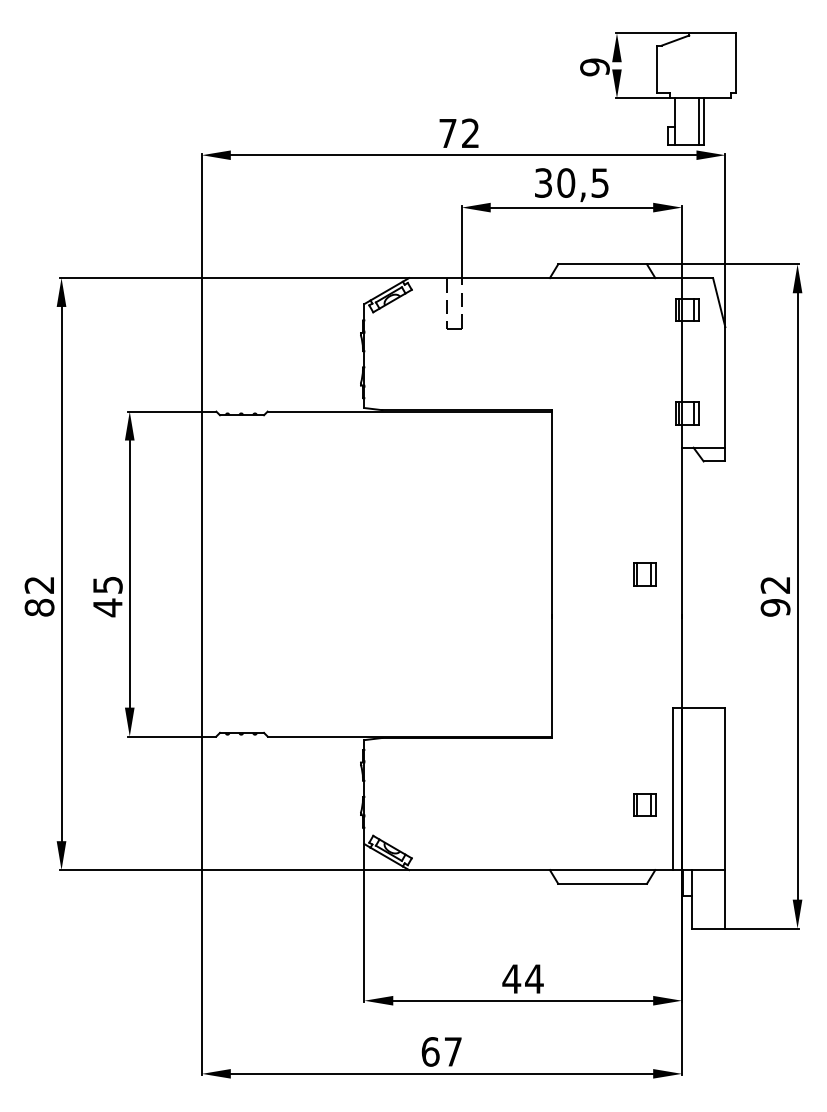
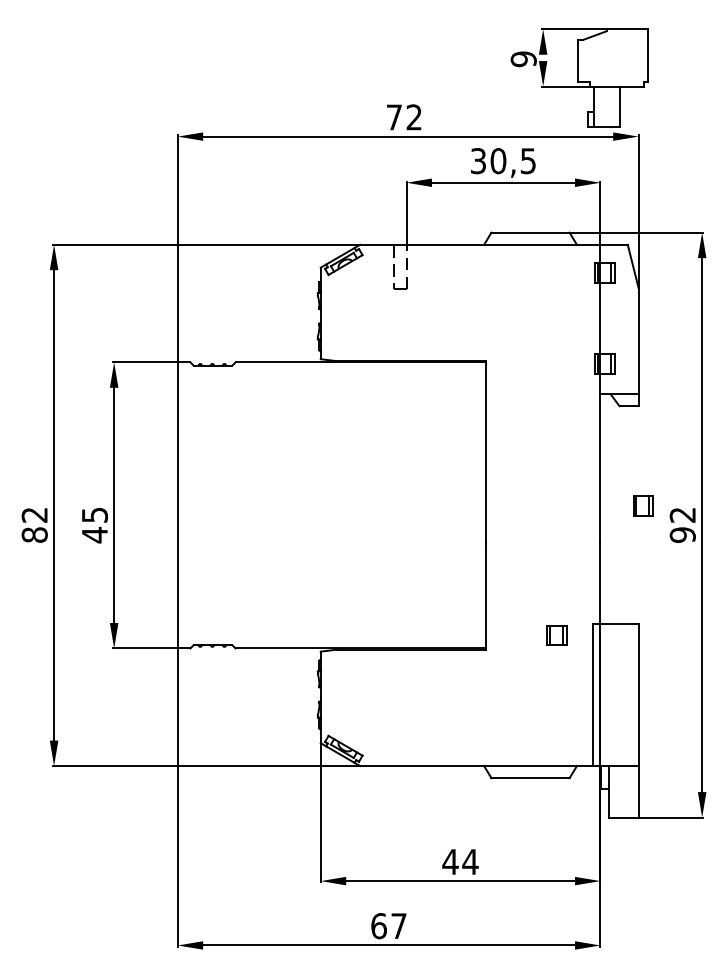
line: (698, 121) -> (614, 106), removed
part: (644, 574) -> (643, 505), moved
part: (644, 804) -> (556, 635), moved

